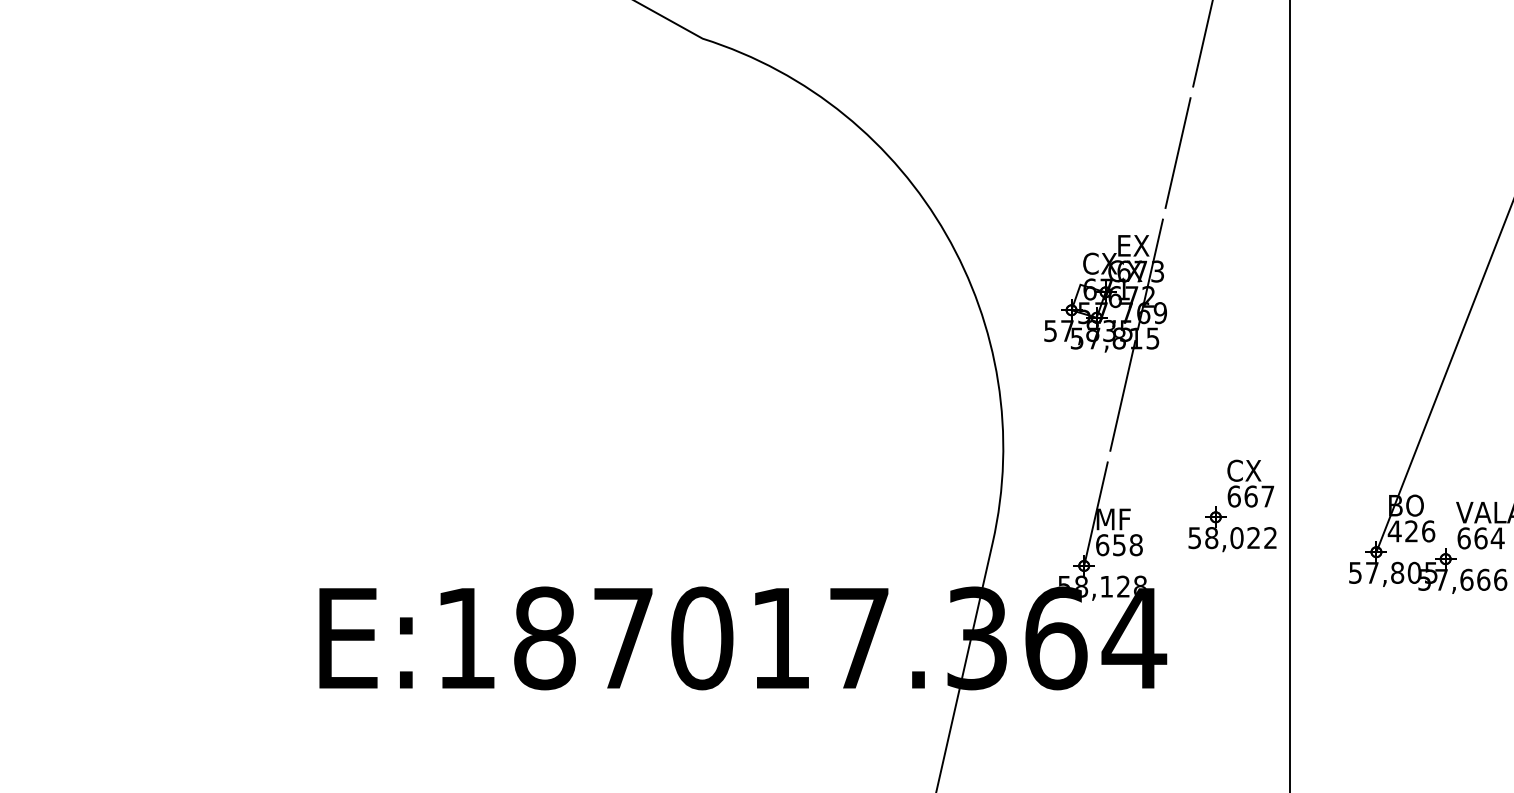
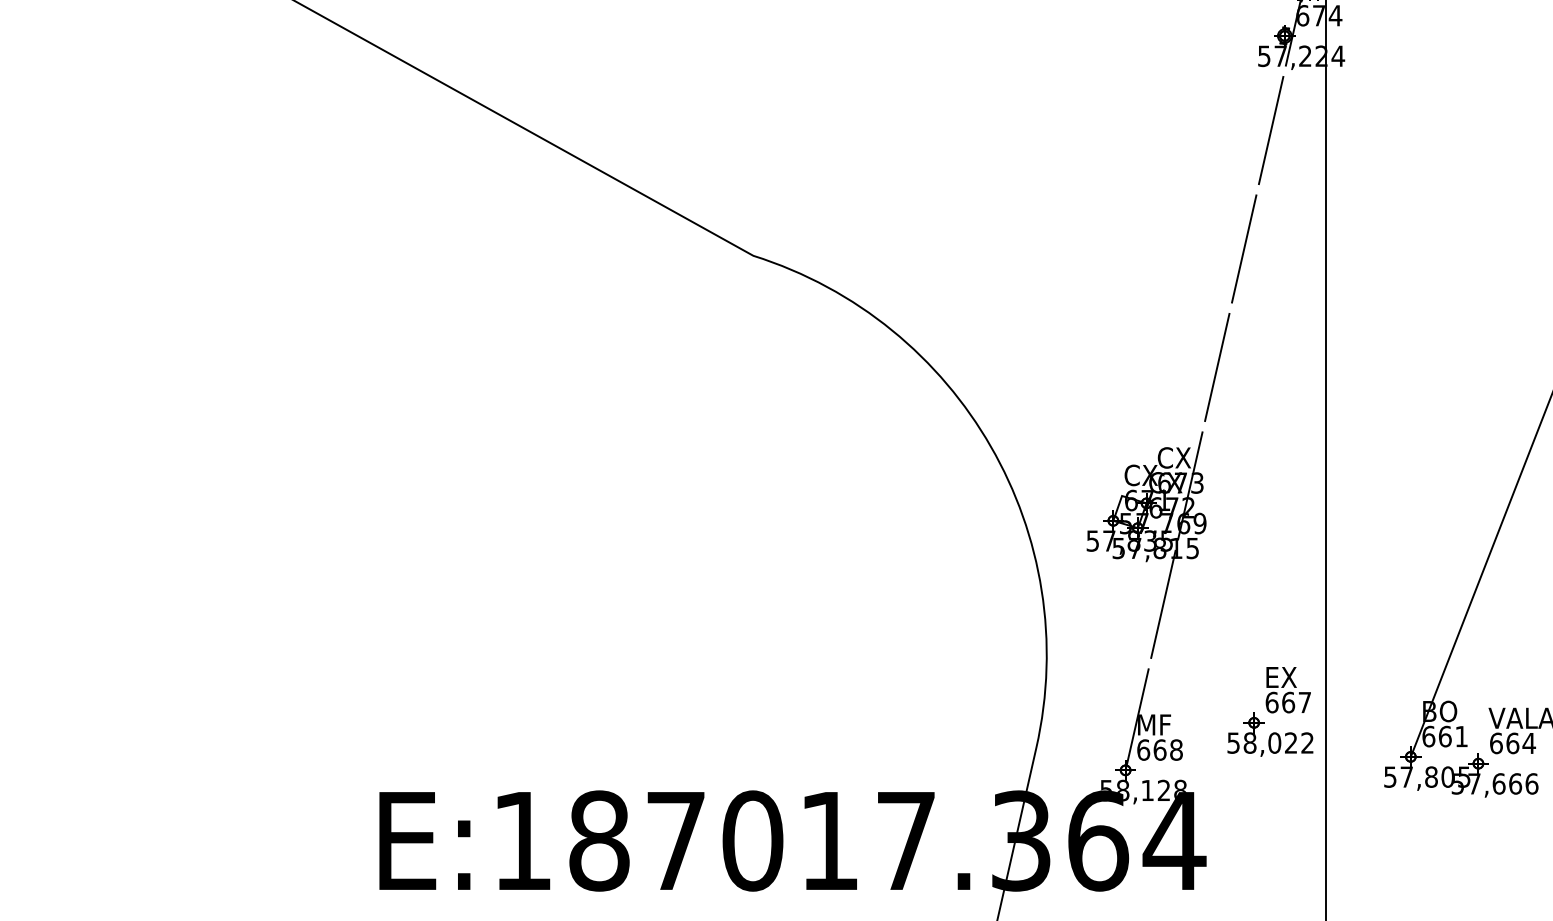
text: (1133, 245) -> (1173, 457), EX -> CX
text: (1243, 470) -> (1281, 677), CX -> EX
text: (1410, 531) -> (1444, 736), 426 -> 661
text: (1118, 544) -> (1159, 749), 658 -> 668

